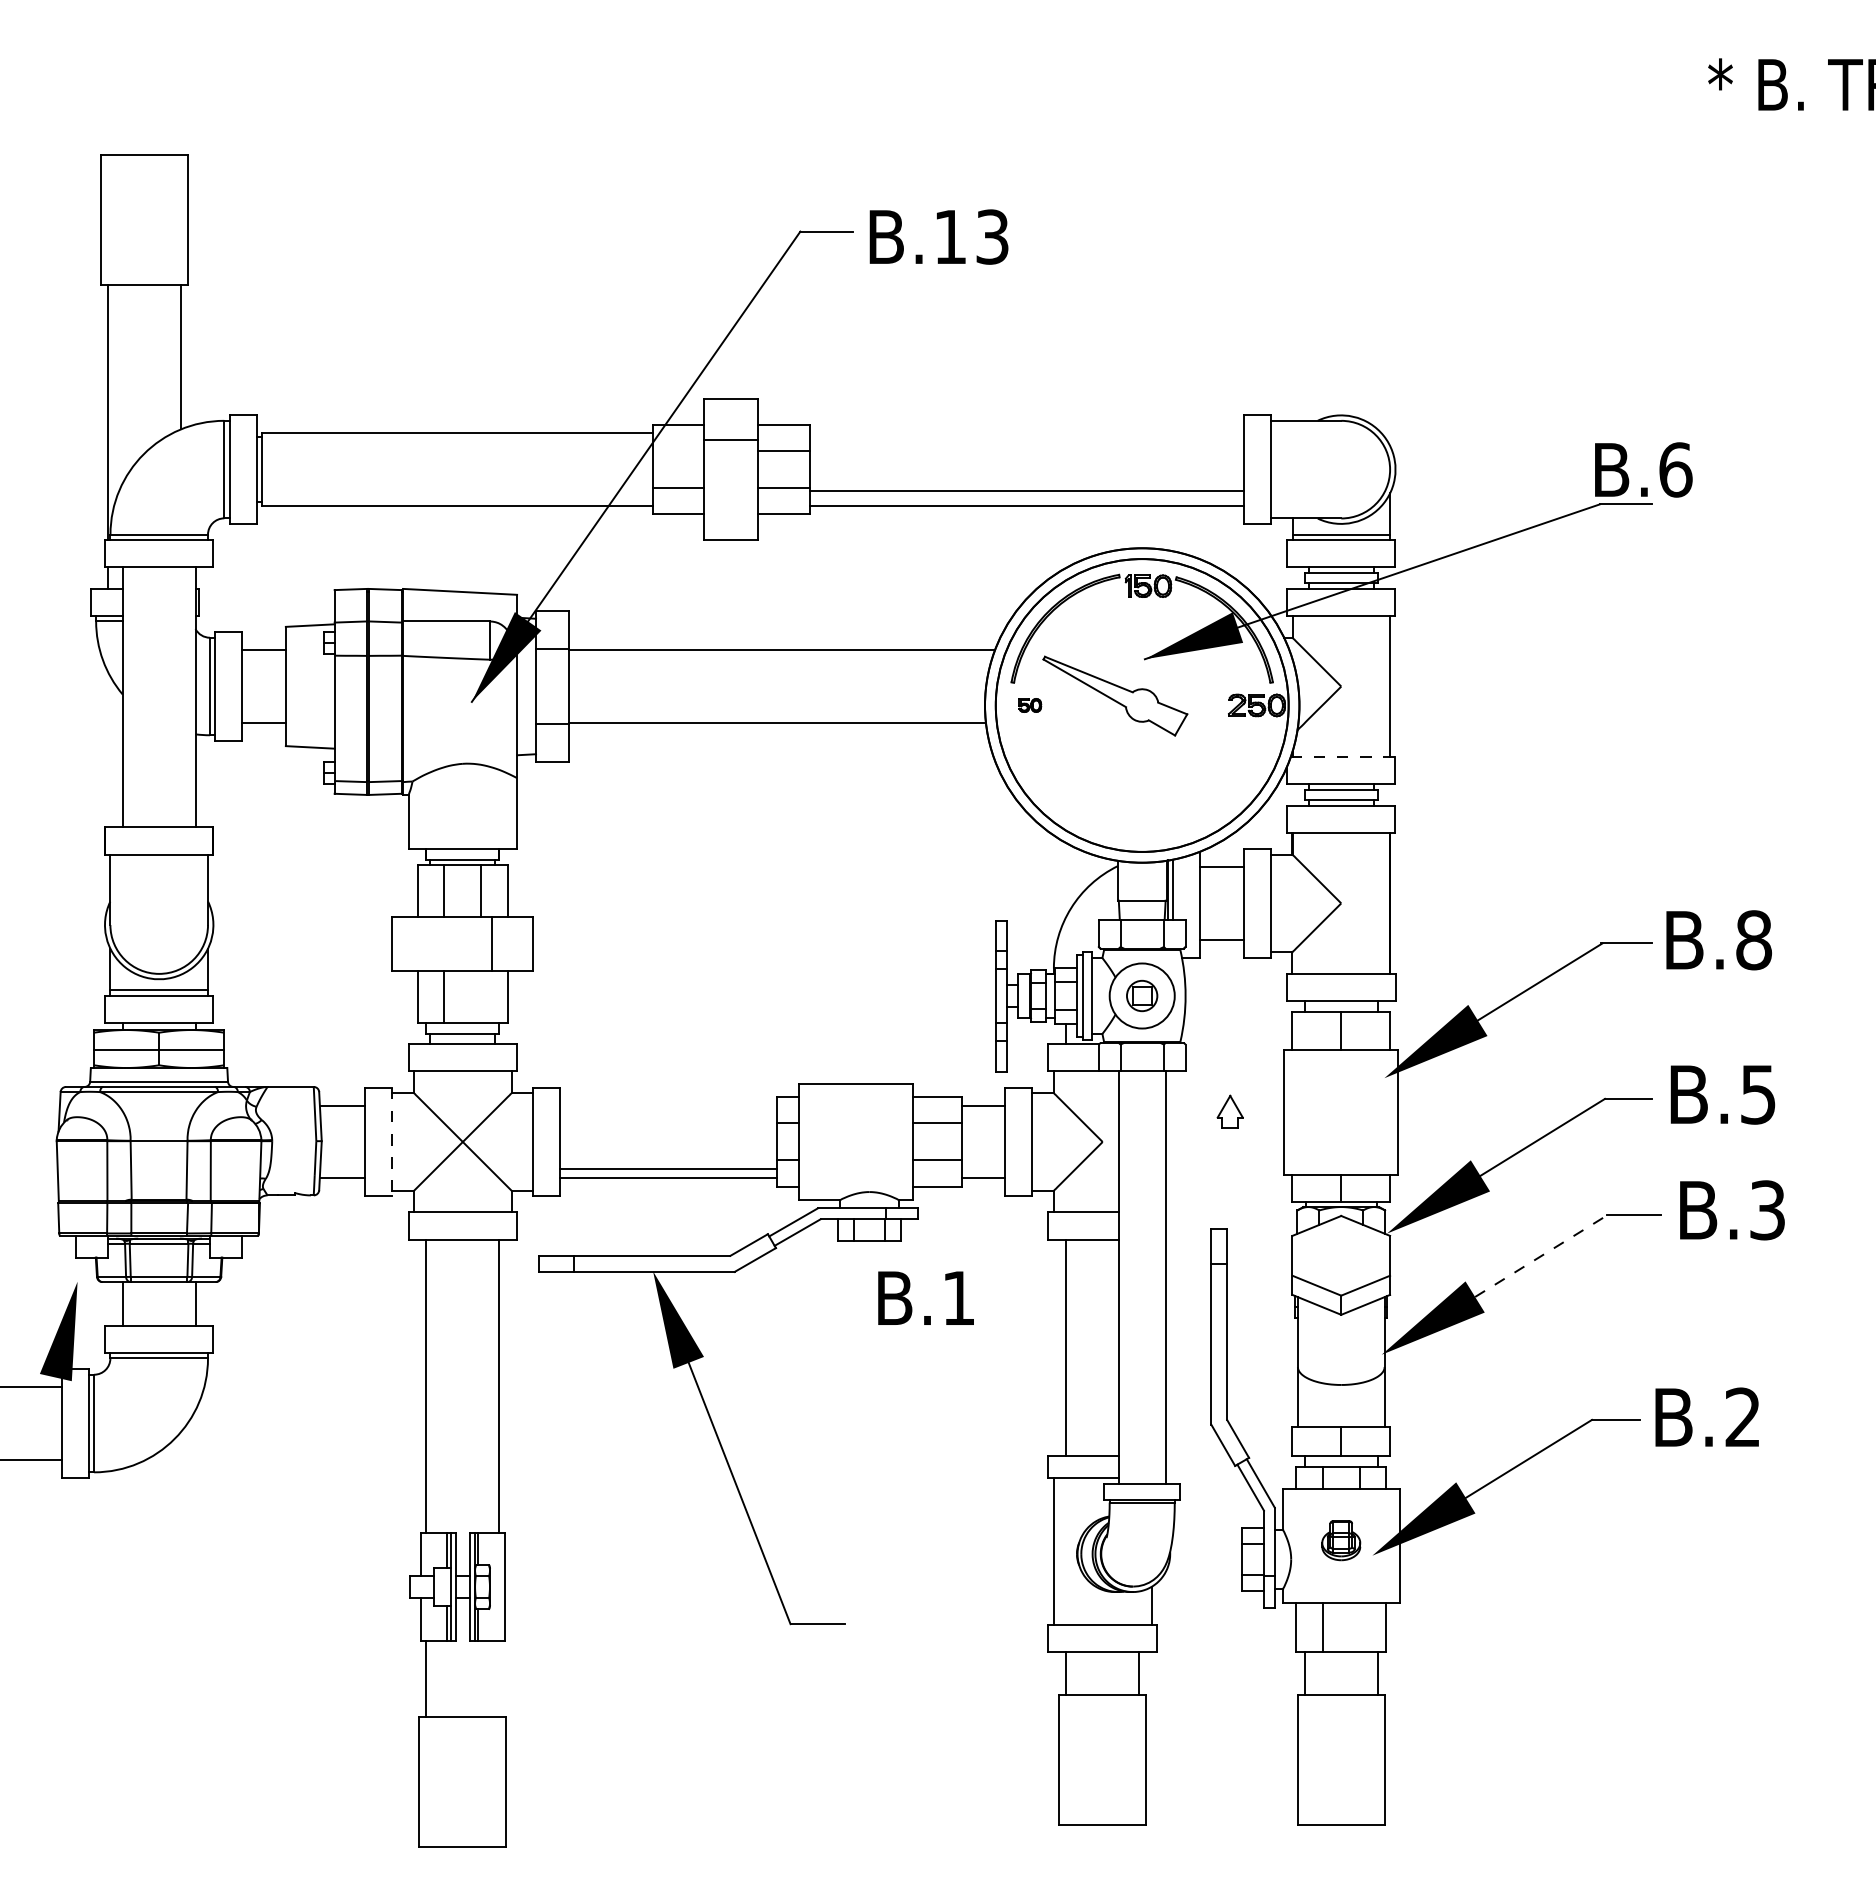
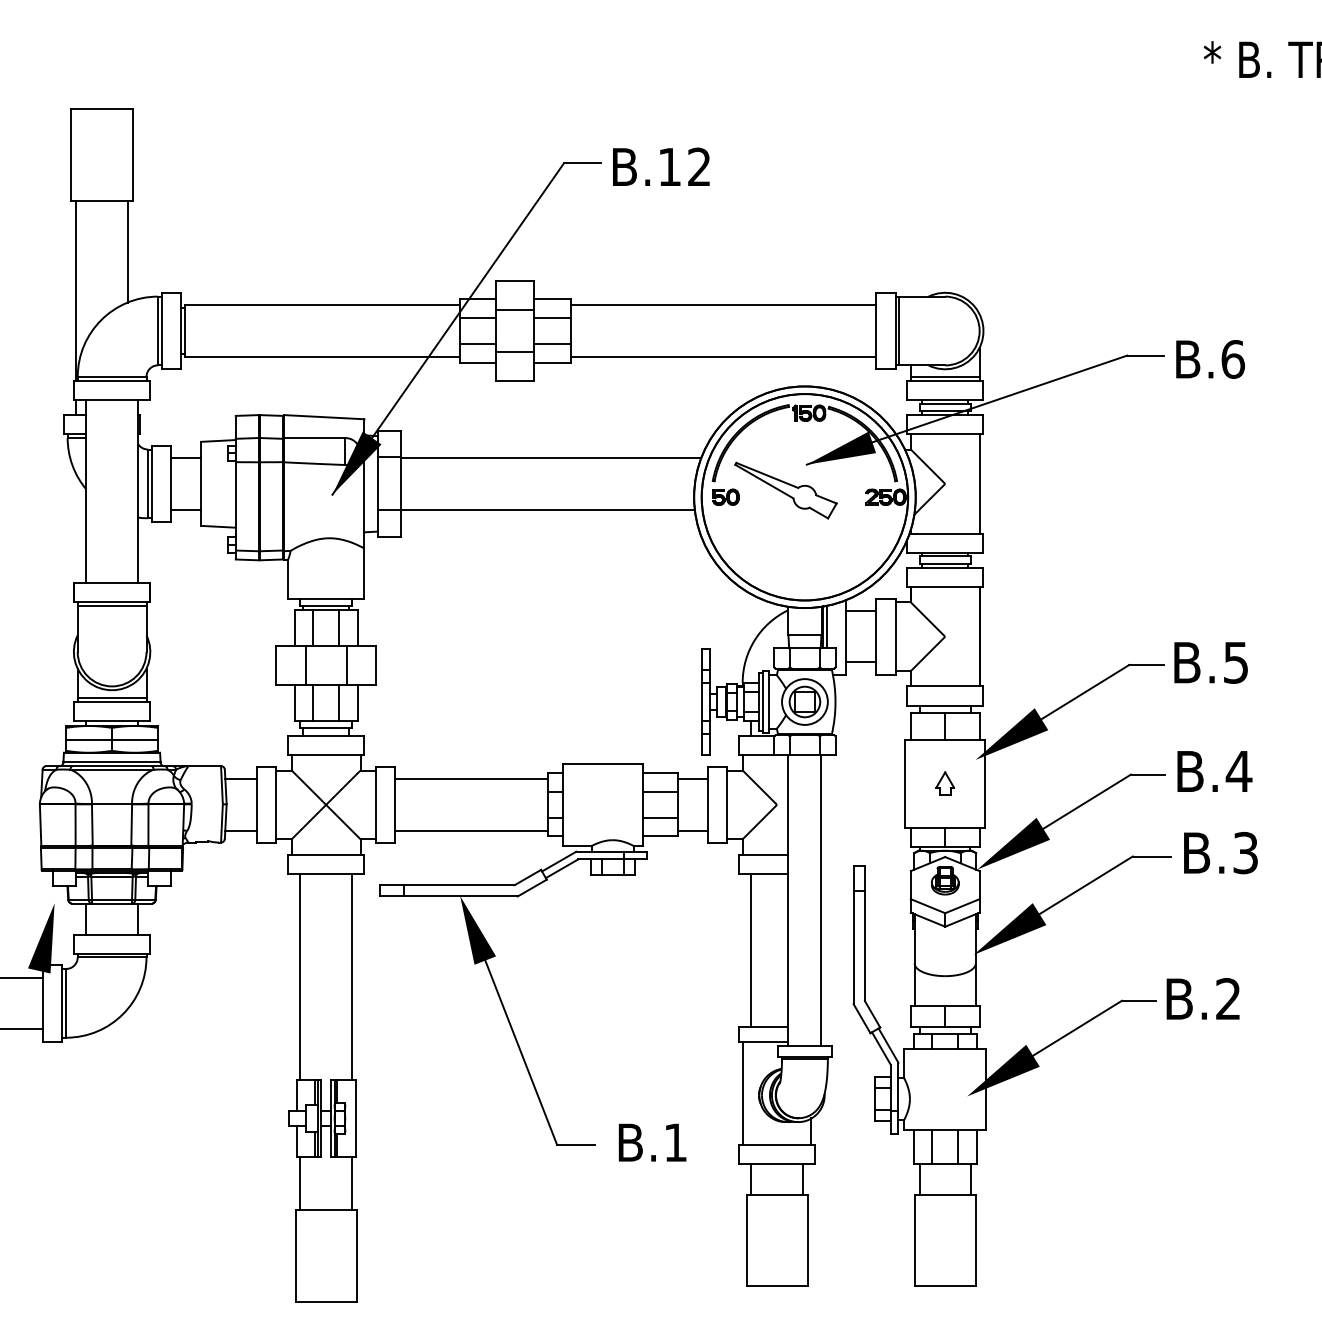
text: (992, 236) -> (699, 166), B.13 -> B.12
line: (678, 451) -> (478, 318), added
line: (1276, 469) -> (899, 330), added
text: (1643, 469) -> (1210, 359), moved
line: (1026, 491) -> (723, 305), moved
line: (731, 498) -> (515, 351), added
part: (1030, 705) -> (726, 497), size x1.67
line: (1343, 757) -> (946, 533), dashed -> solid
line: (159, 860) -> (112, 606), added
text: (1754, 940) -> (1236, 662), B.8 -> B.5
line: (433, 943) -> (305, 665), added
part: (1141, 995) -> (804, 701), size x1.43
line: (481, 996) -> (339, 702), added
text: (1758, 1094) -> (1239, 771), B.5 -> B.4
part: (1229, 1111) -> (944, 783), moved
line: (392, 1142) -> (276, 805), dashed -> solid
line: (668, 1168) -> (471, 779), moved
line: (1541, 1256) -> (1086, 885), dashed -> solid
text: (925, 1297) -> (652, 1142), moved
part: (1341, 1540) -> (945, 880), moved
line: (1359, 1626) -> (958, 1146), added
line: (499, 1678) -> (351, 1183), added

